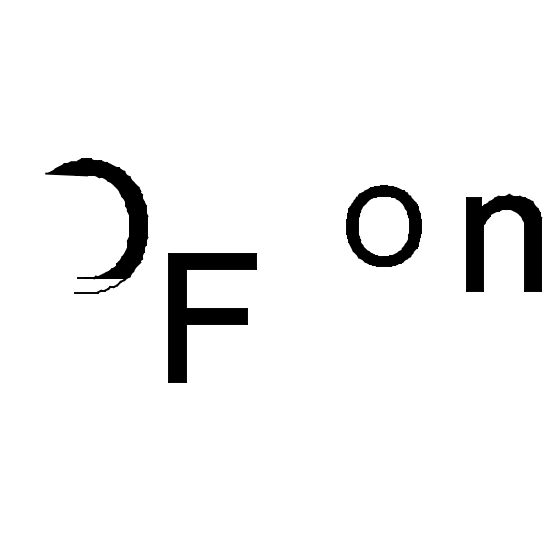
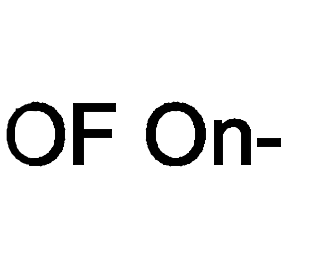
part: (383, 224) -> (175, 133), size x1.67
fill: (75, 233) -> (30, 137), added
part: (211, 316) -> (94, 133), moved

